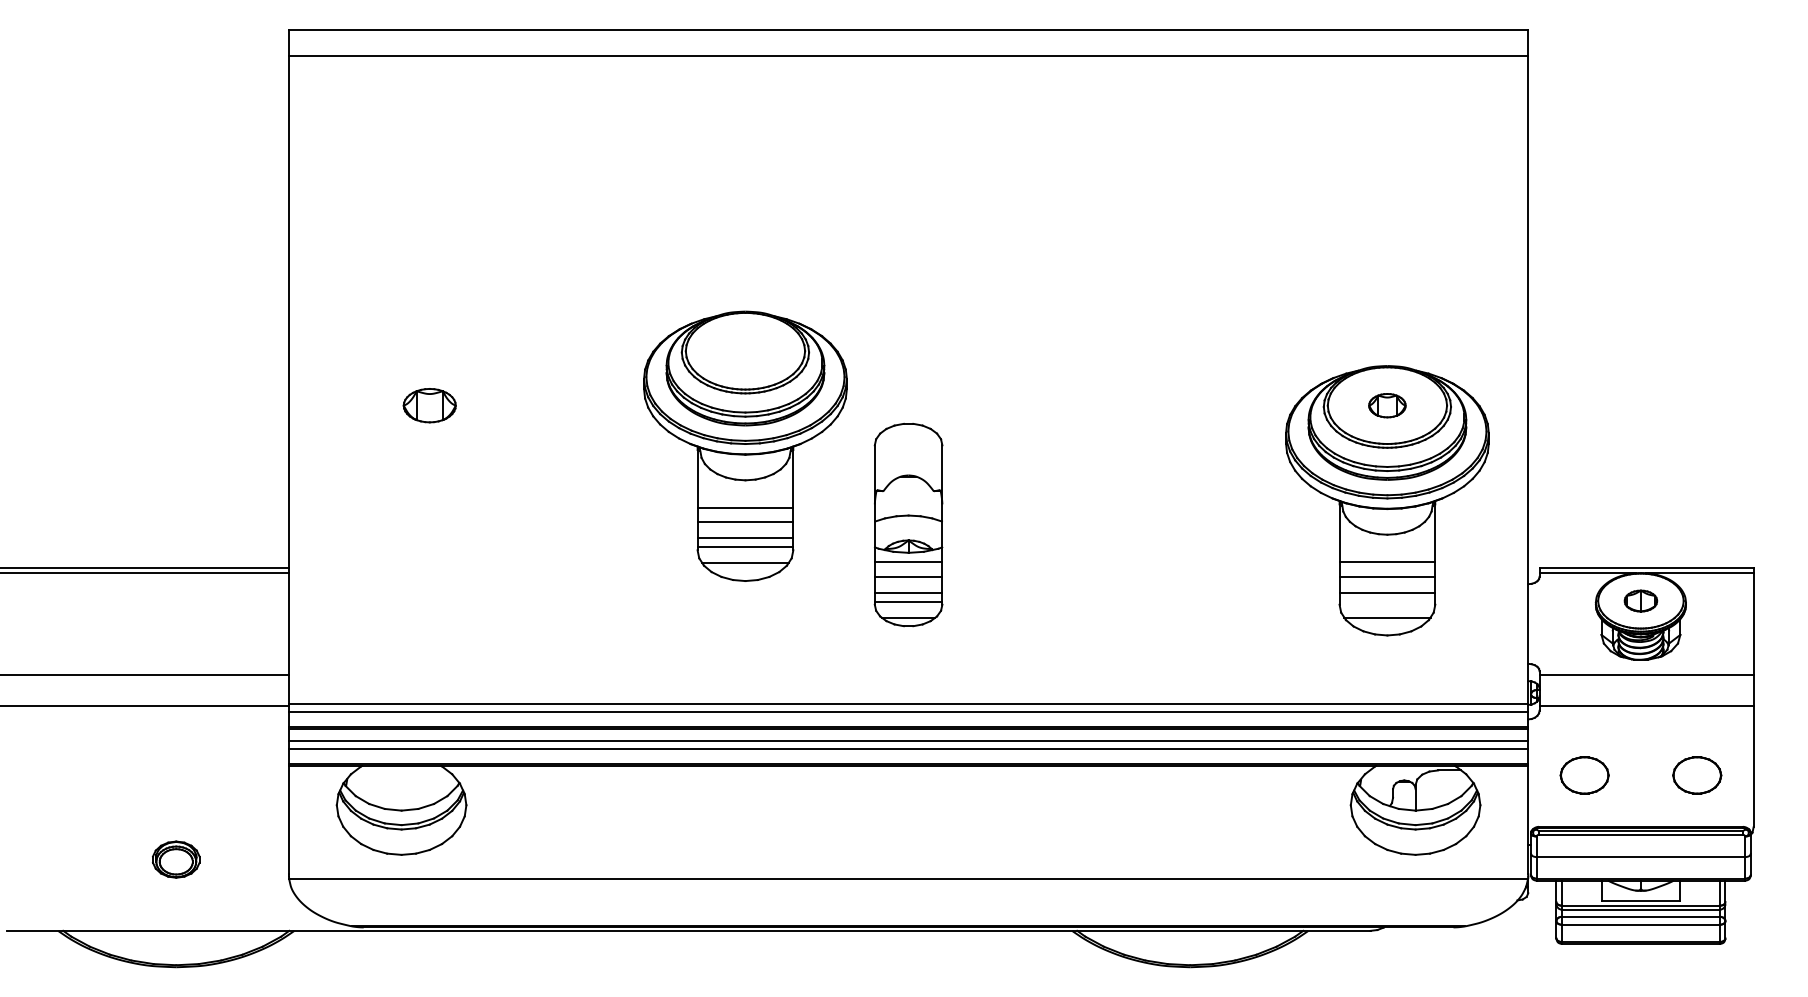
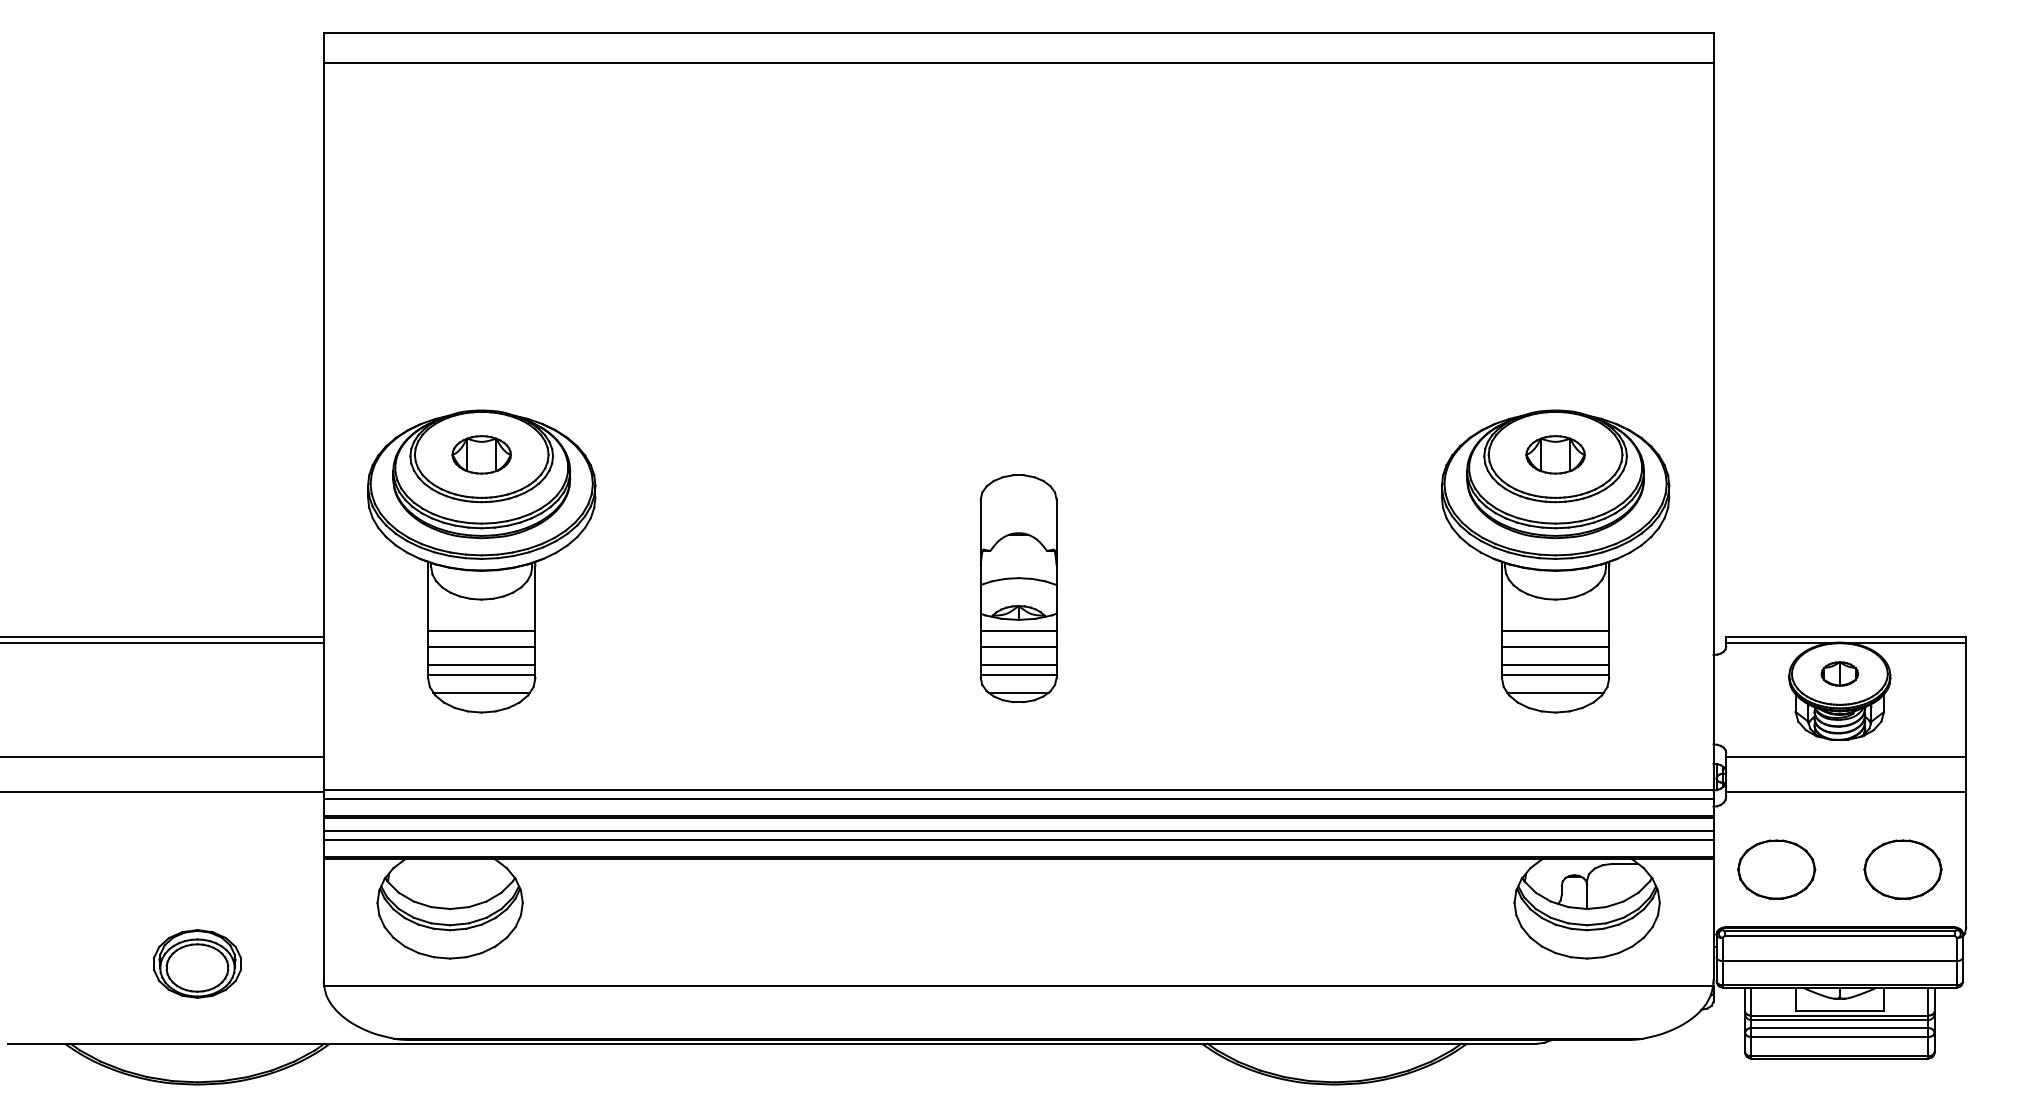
part: (1387, 405) -> (1555, 454), size x1.43
part: (745, 446) -> (481, 561), moved
line: (1387, 601) -> (1555, 674), added
part: (1584, 775) -> (1776, 869), size x1.43
part: (1696, 775) -> (1902, 869), size x1.43
part: (176, 859) -> (197, 963), size x1.67

